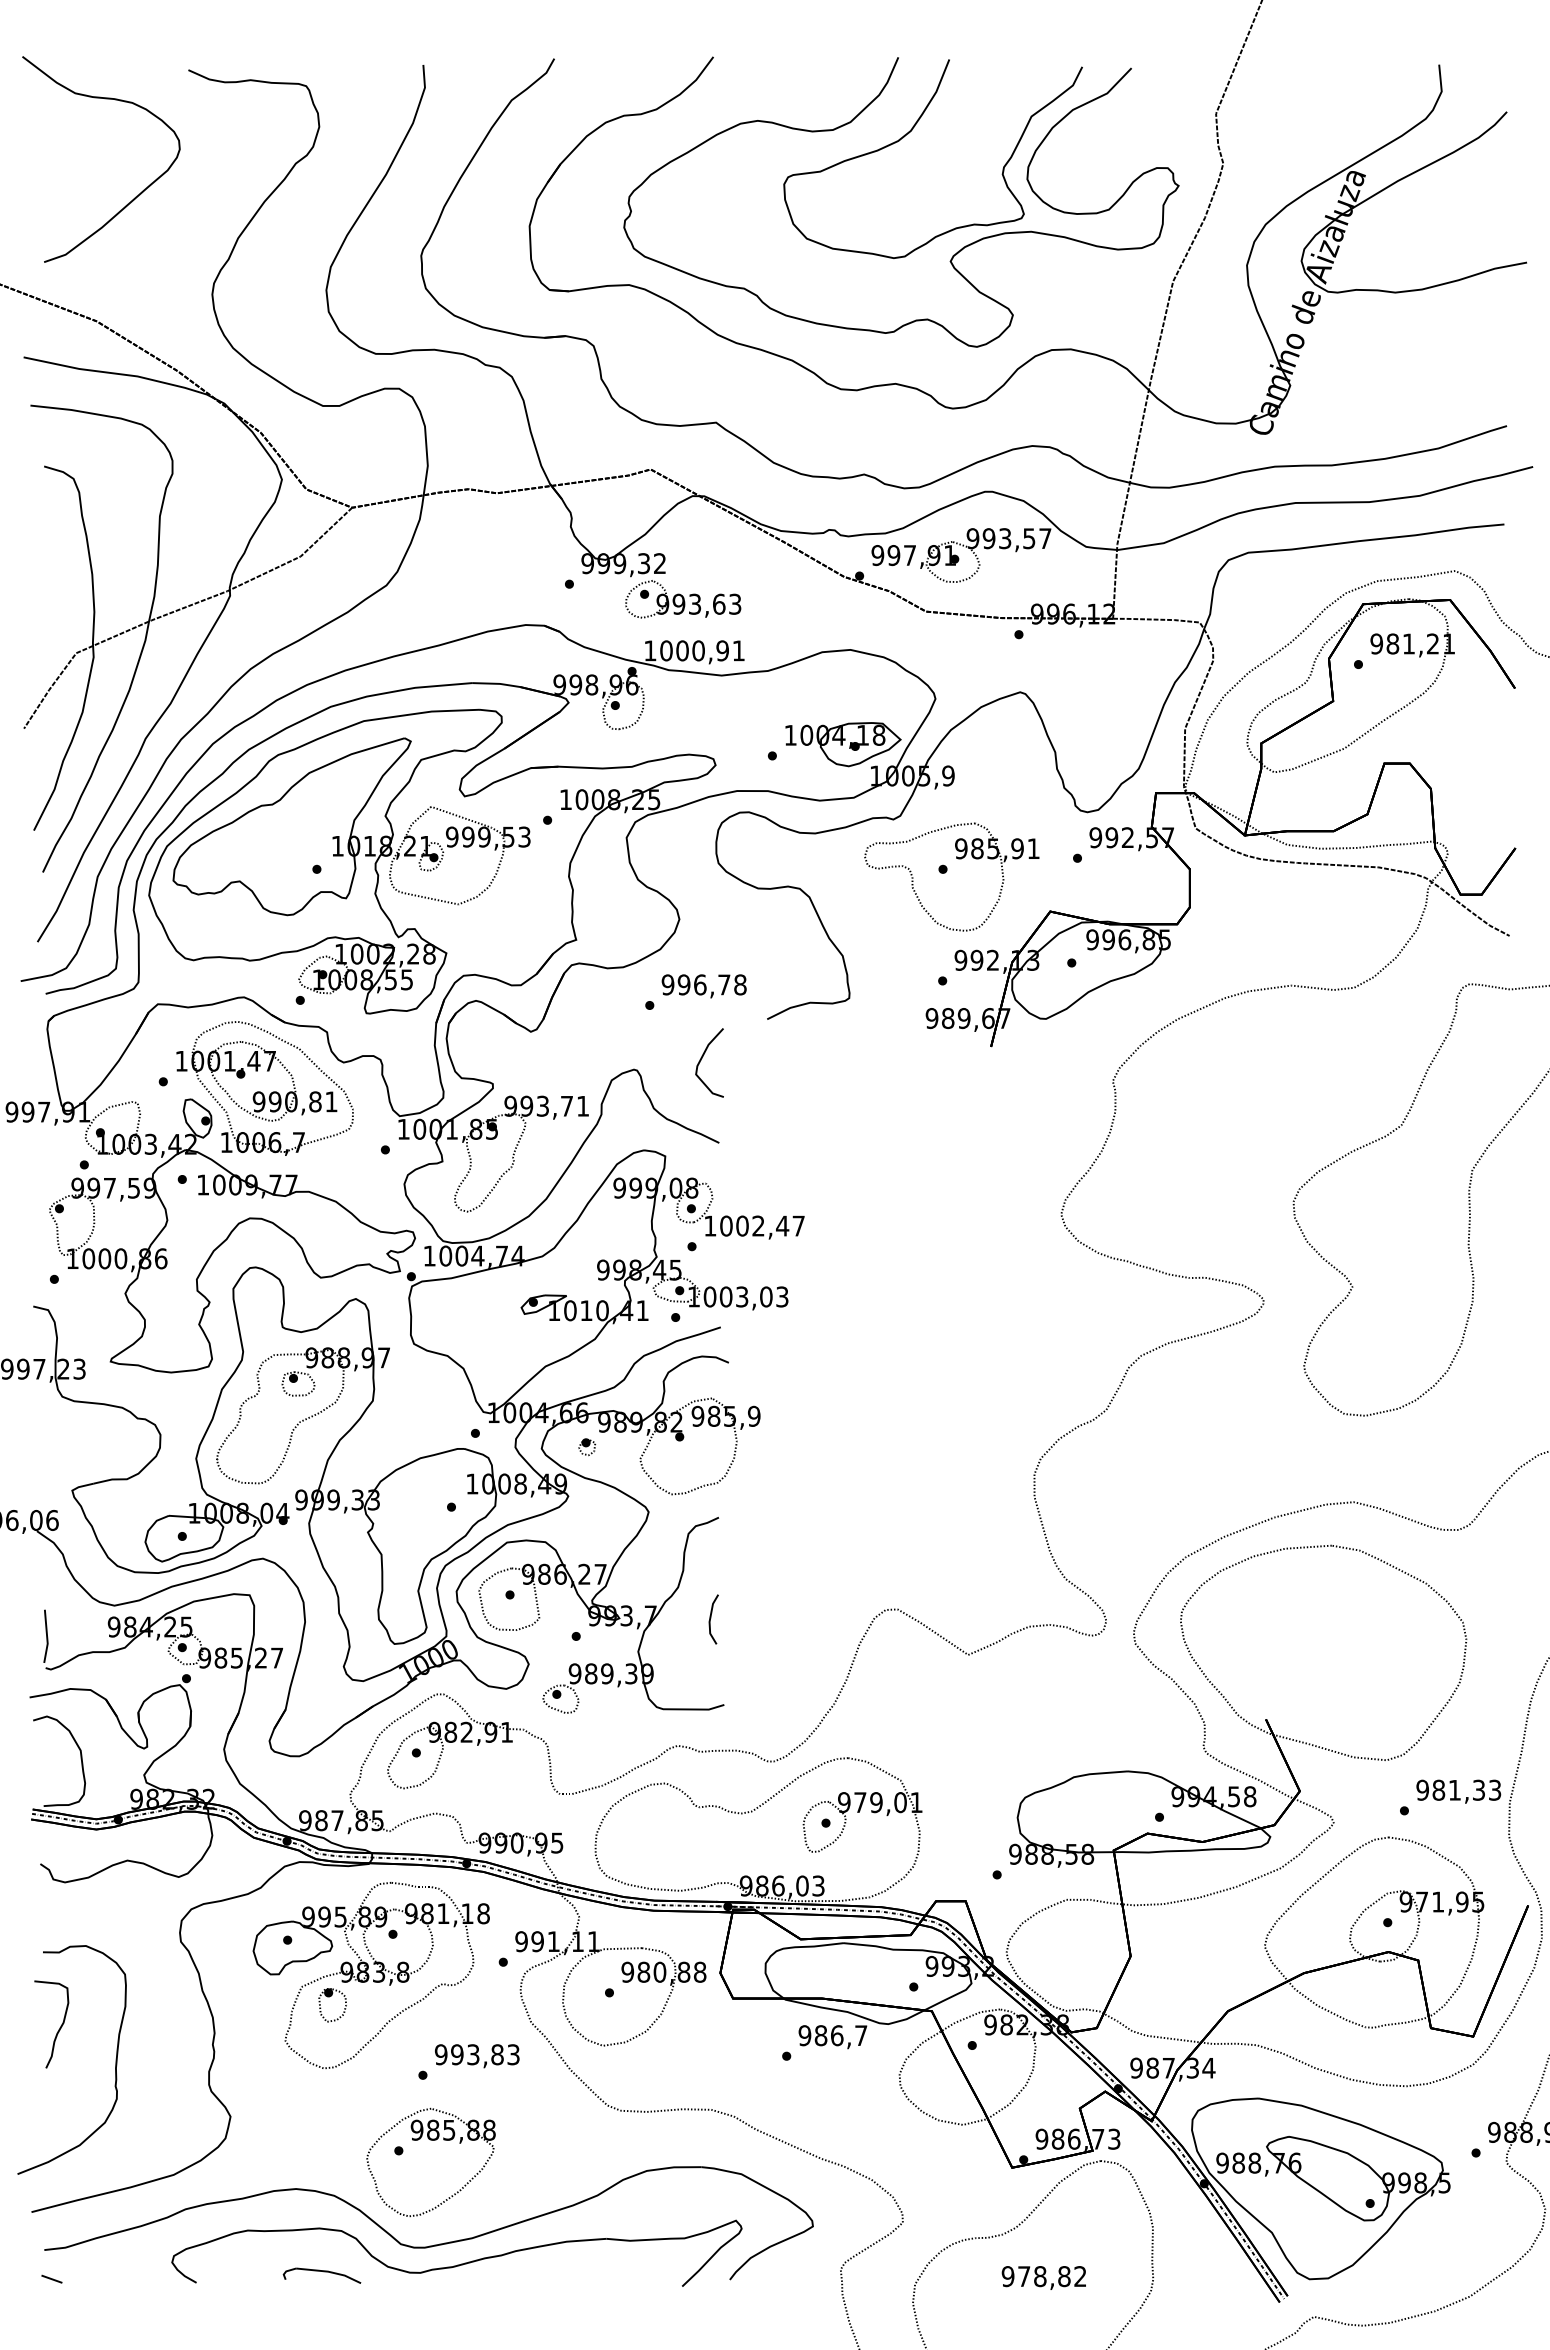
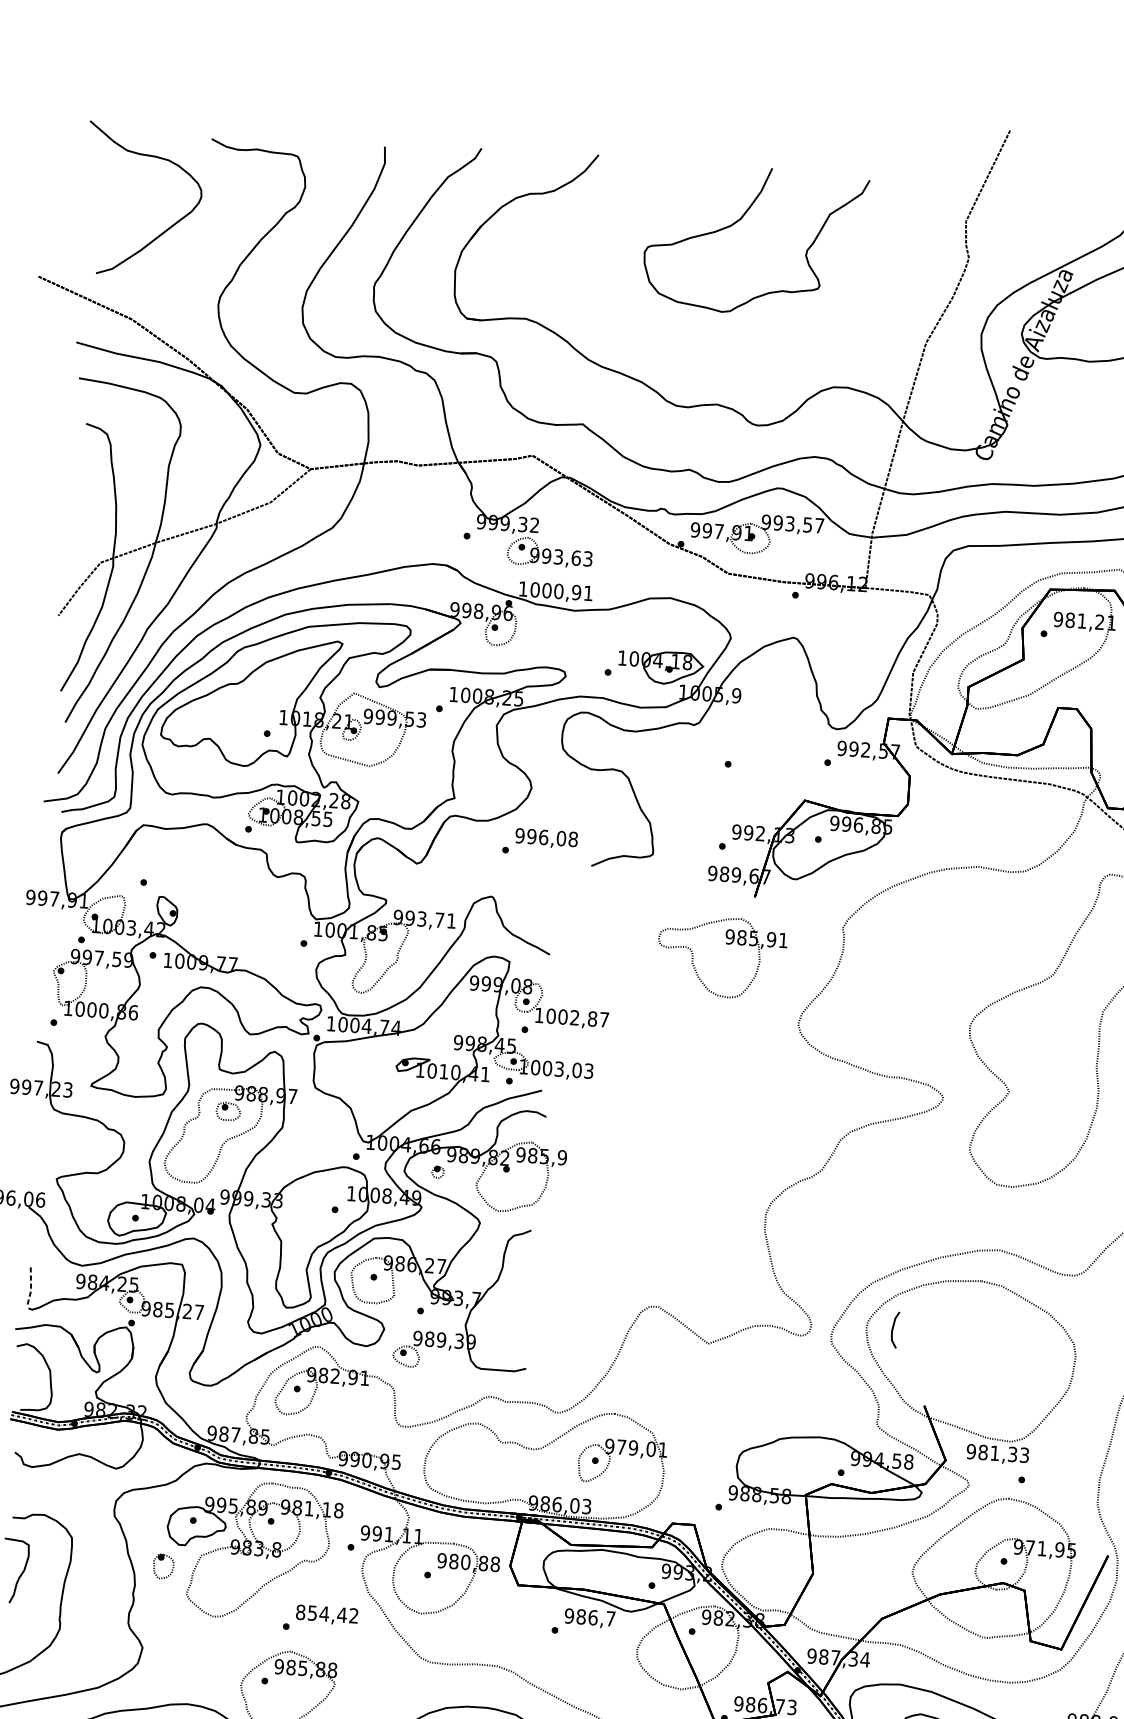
curve: (953, 254) -> (765, 312), removed
part: (958, 859) -> (727, 944), moved
text: (724, 984) -> (561, 838), 996,78 -> 996,08
curve: (702, 1058) -> (541, 891), removed
part: (264, 1088) -> (217, 892), removed
text: (782, 1225) -> (592, 1018), 1002,47 -> 1002,87
line: (711, 1618) -> (893, 1329), moved
line: (47, 1636) -> (31, 1285), solid -> dashed
text: (1458, 1791) -> (997, 1454), moved
part: (329, 1997) -> (161, 1560), moved
text: (476, 2054) -> (326, 1613), 993,83 -> 854,42

